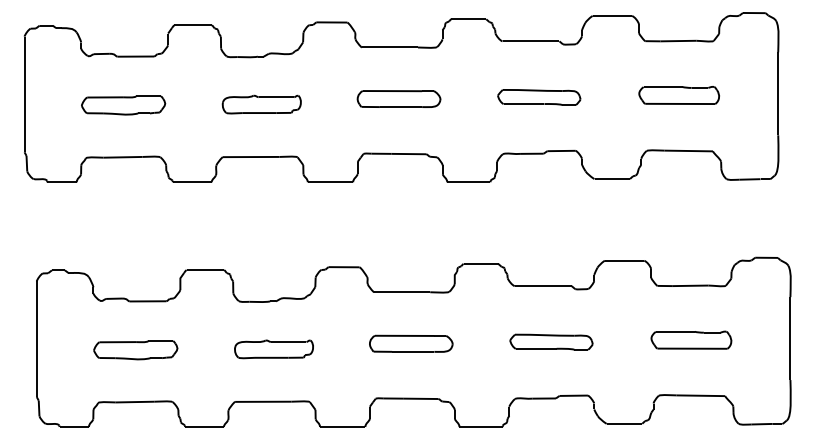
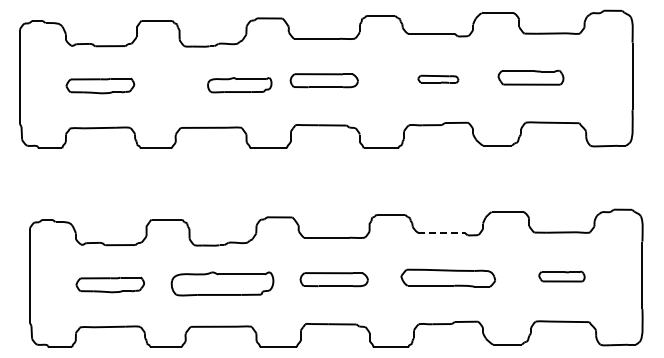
part: (678, 95) -> (530, 77), moved
part: (539, 97) -> (438, 79), size x0.6
part: (261, 104) -> (239, 85), moved
line: (543, 285) -> (441, 232), solid -> dashed
part: (690, 339) -> (561, 276), size x0.7
part: (550, 342) -> (447, 278), size x1.4
part: (273, 349) -> (222, 284), size x1.6

